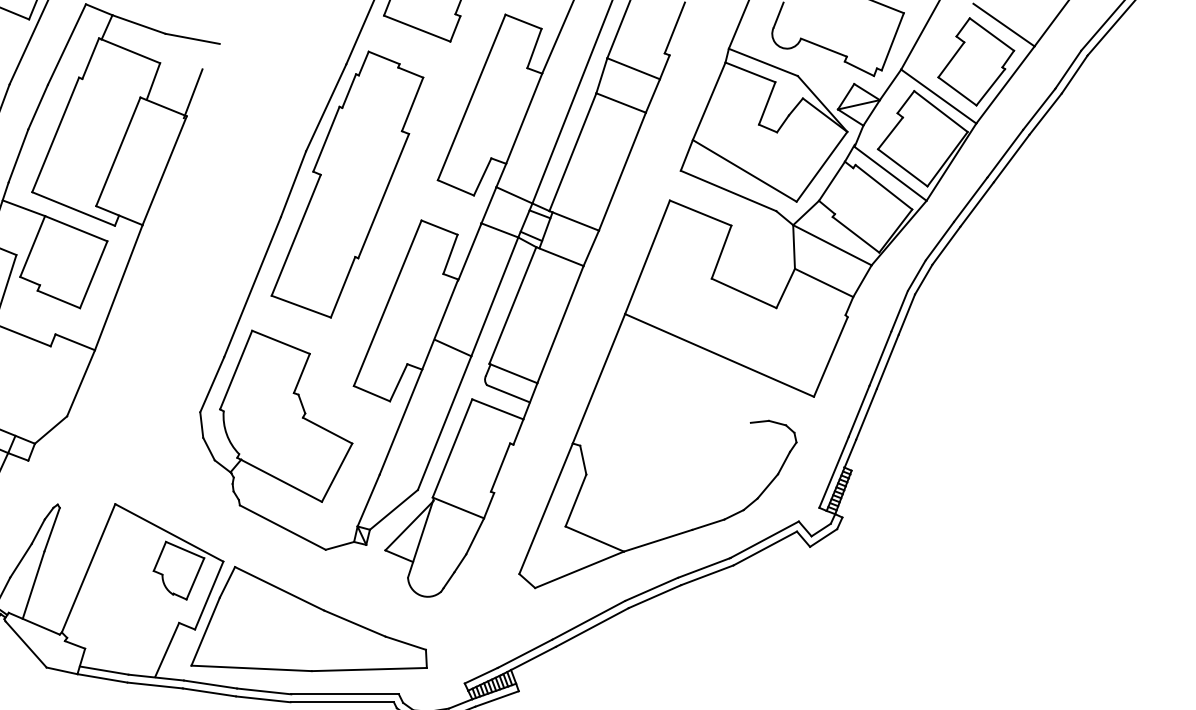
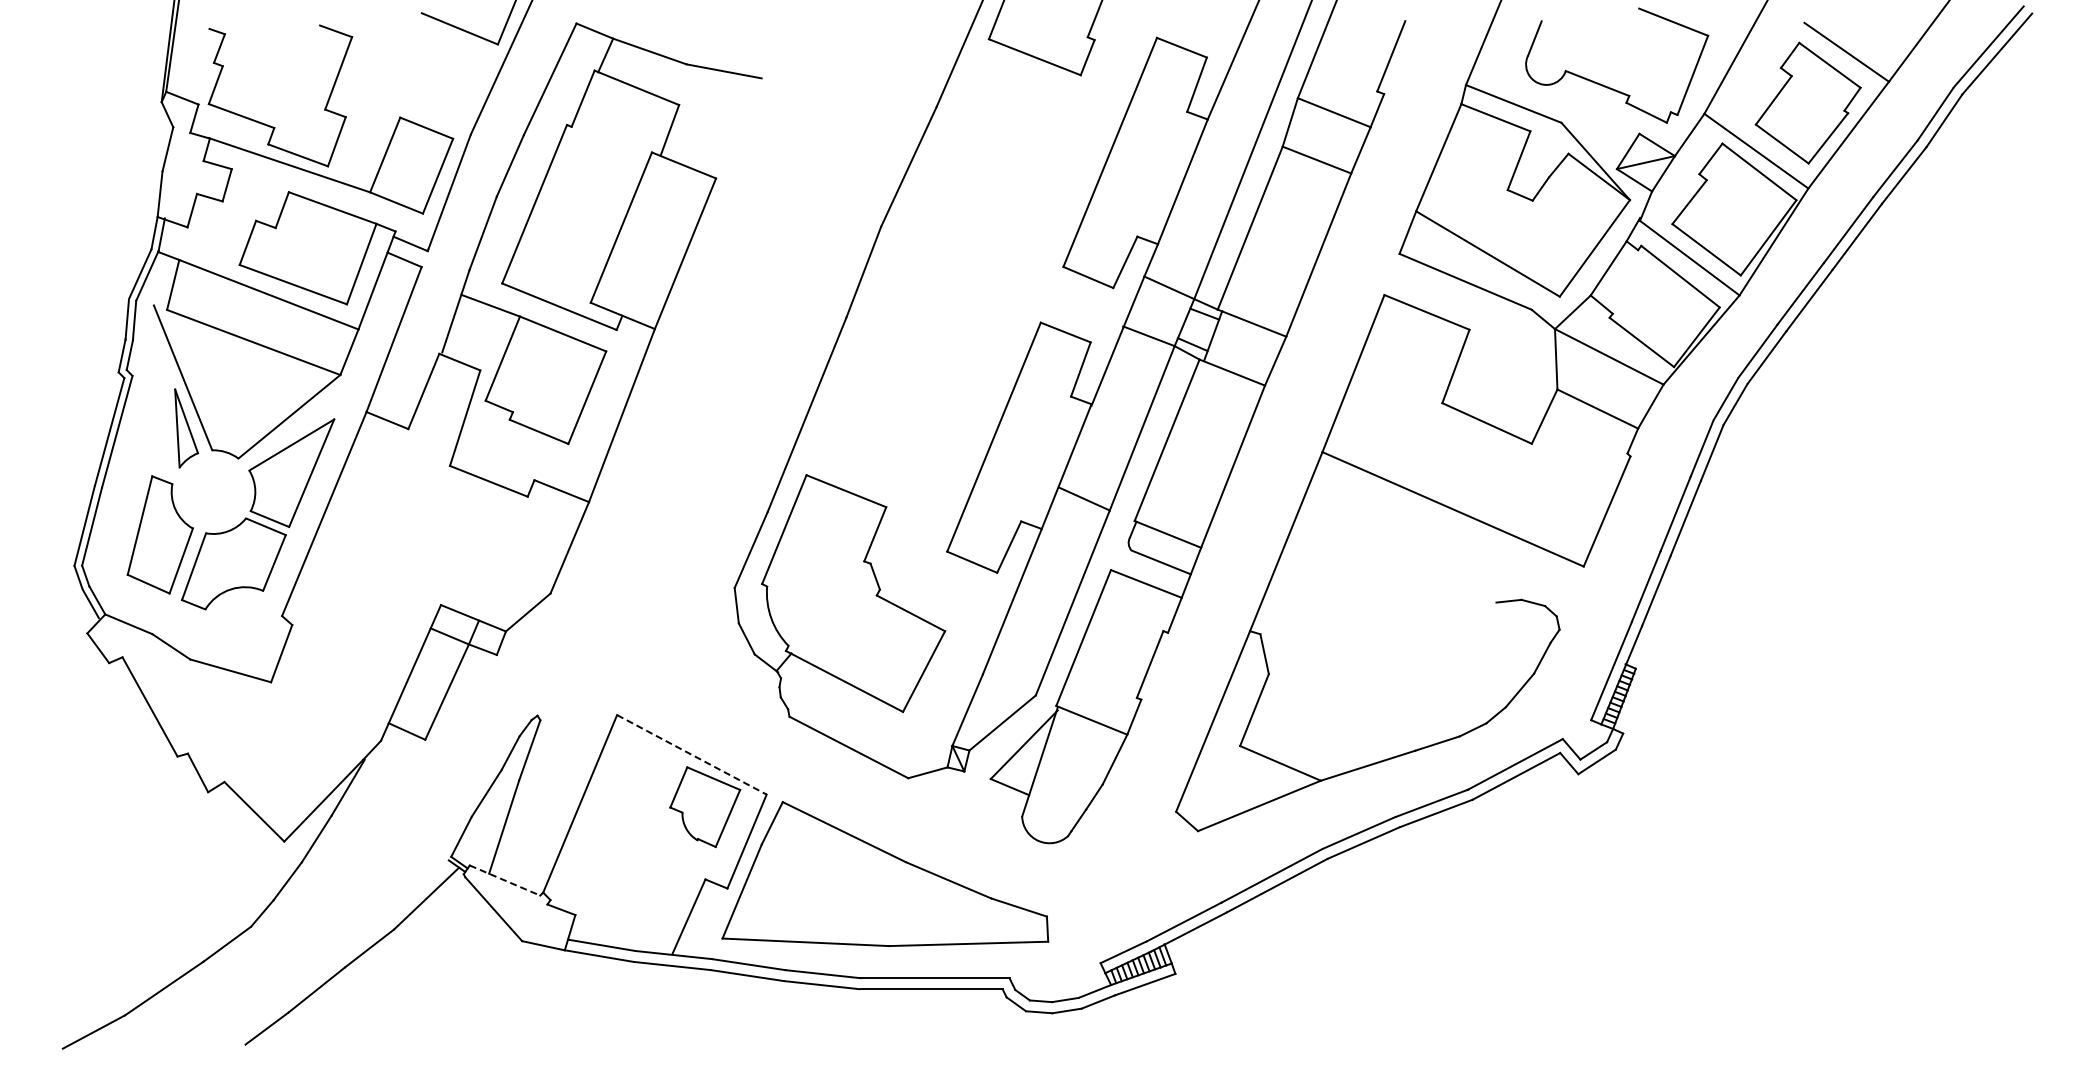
line: (192, 93) -> (724, 147), removed
part: (347, 184) -> (938, 272), removed
line: (169, 532) -> (691, 754), solid -> dashed
line: (34, 623) -> (505, 880), solid -> dashed

